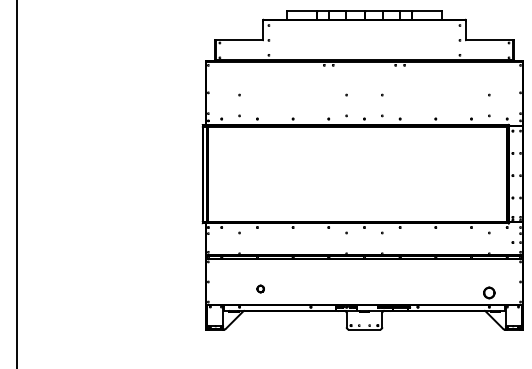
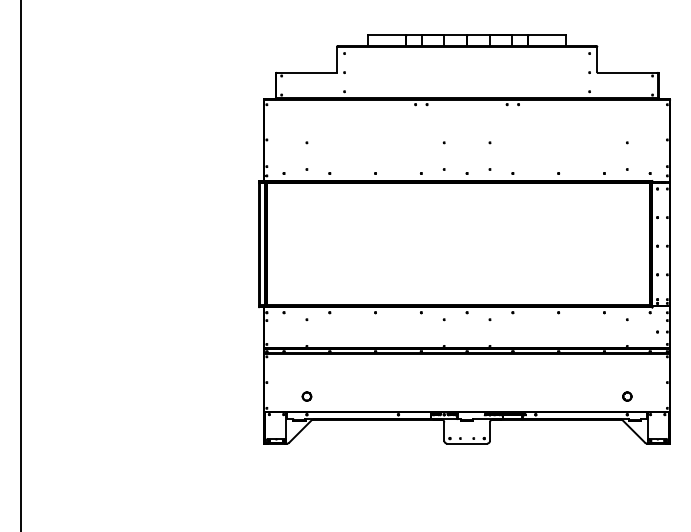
part: (260, 288) -> (306, 396), moved
part: (489, 292) -> (627, 396), size x0.62

